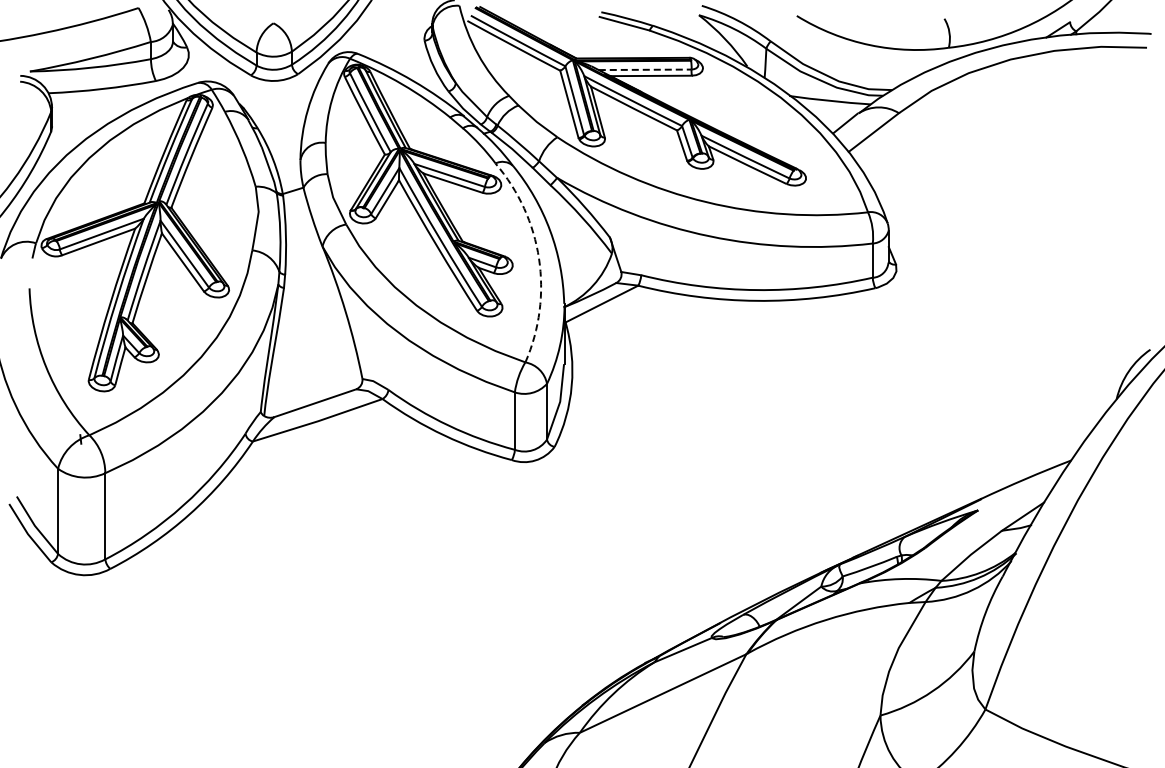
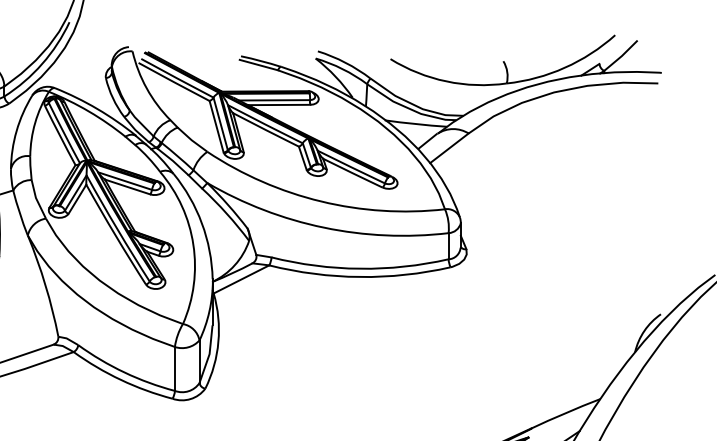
line: (645, 69) -> (274, 100), dashed -> solid
arc: (539, 258) -> (193, 244), dashed -> solid

